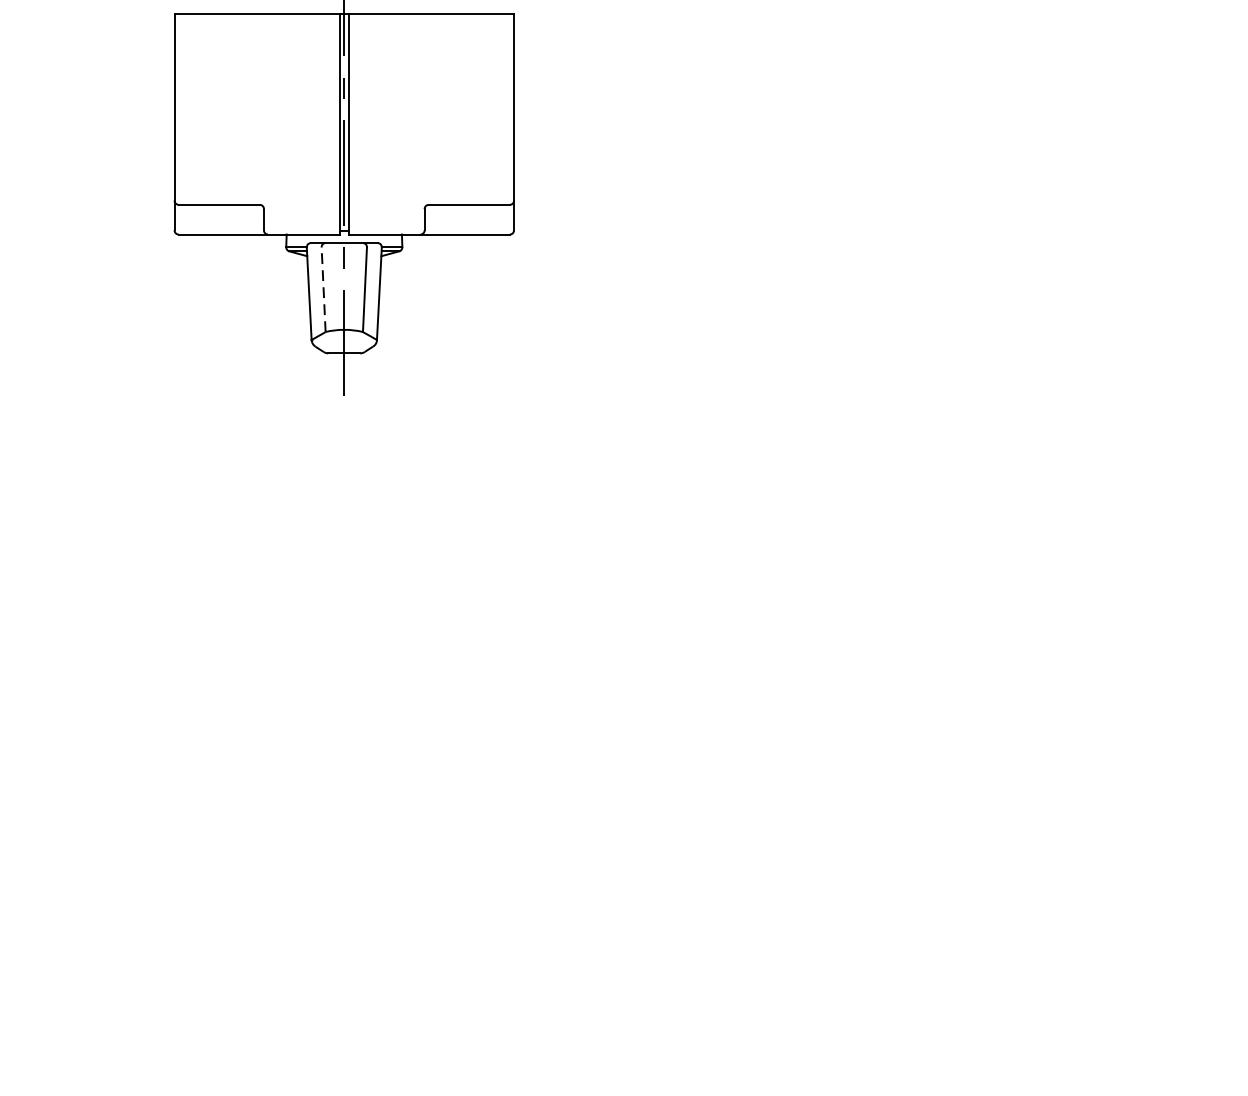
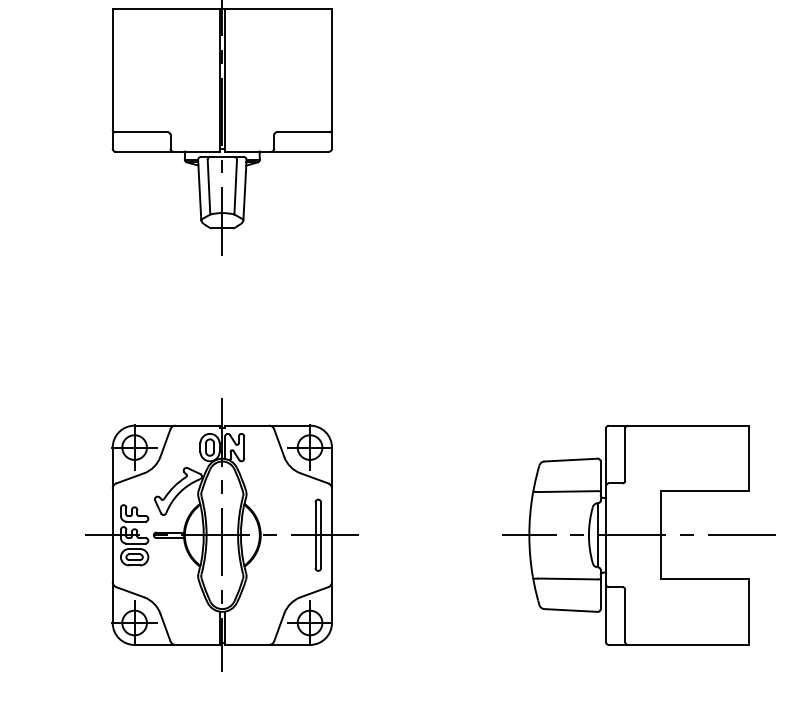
line: (322, 288) -> (208, 186), dashed -> solid
part: (342, 827) -> (221, 534), added
part: (988, 827) -> (638, 534), added

